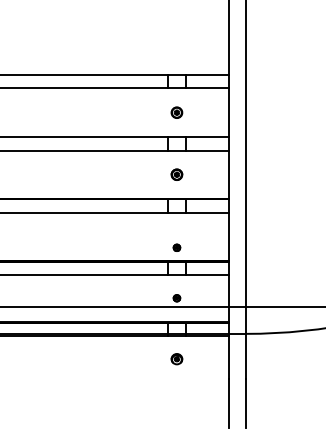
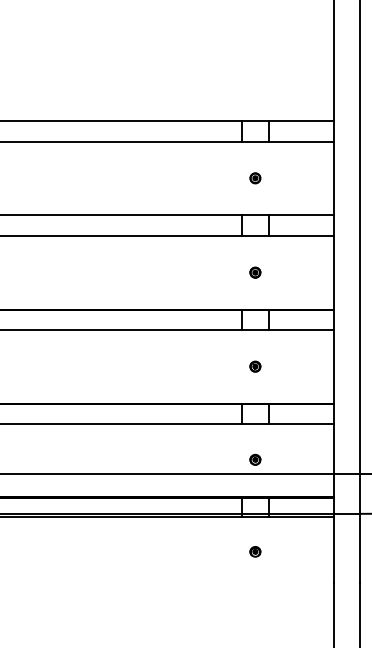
part: (176, 112) -> (254, 178), size x0.62
part: (176, 174) -> (254, 272), size x0.62
part: (176, 247) -> (254, 366), moved
part: (176, 358) -> (254, 551), size x0.62

